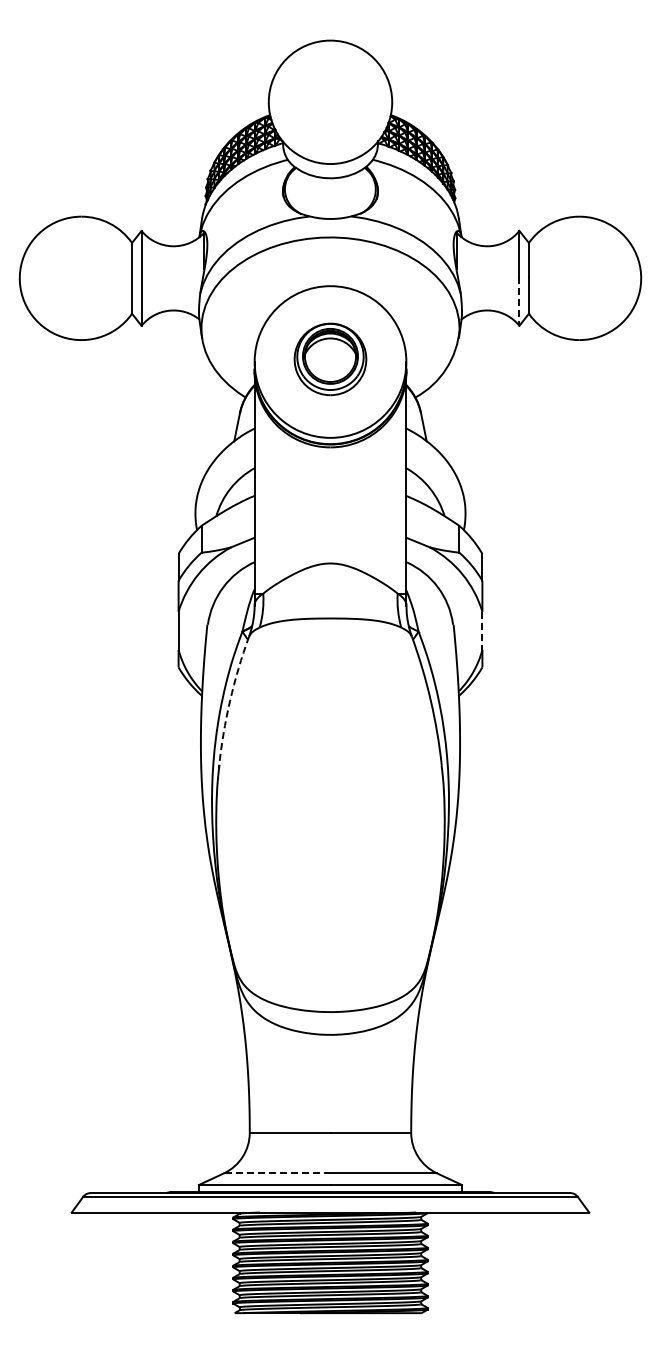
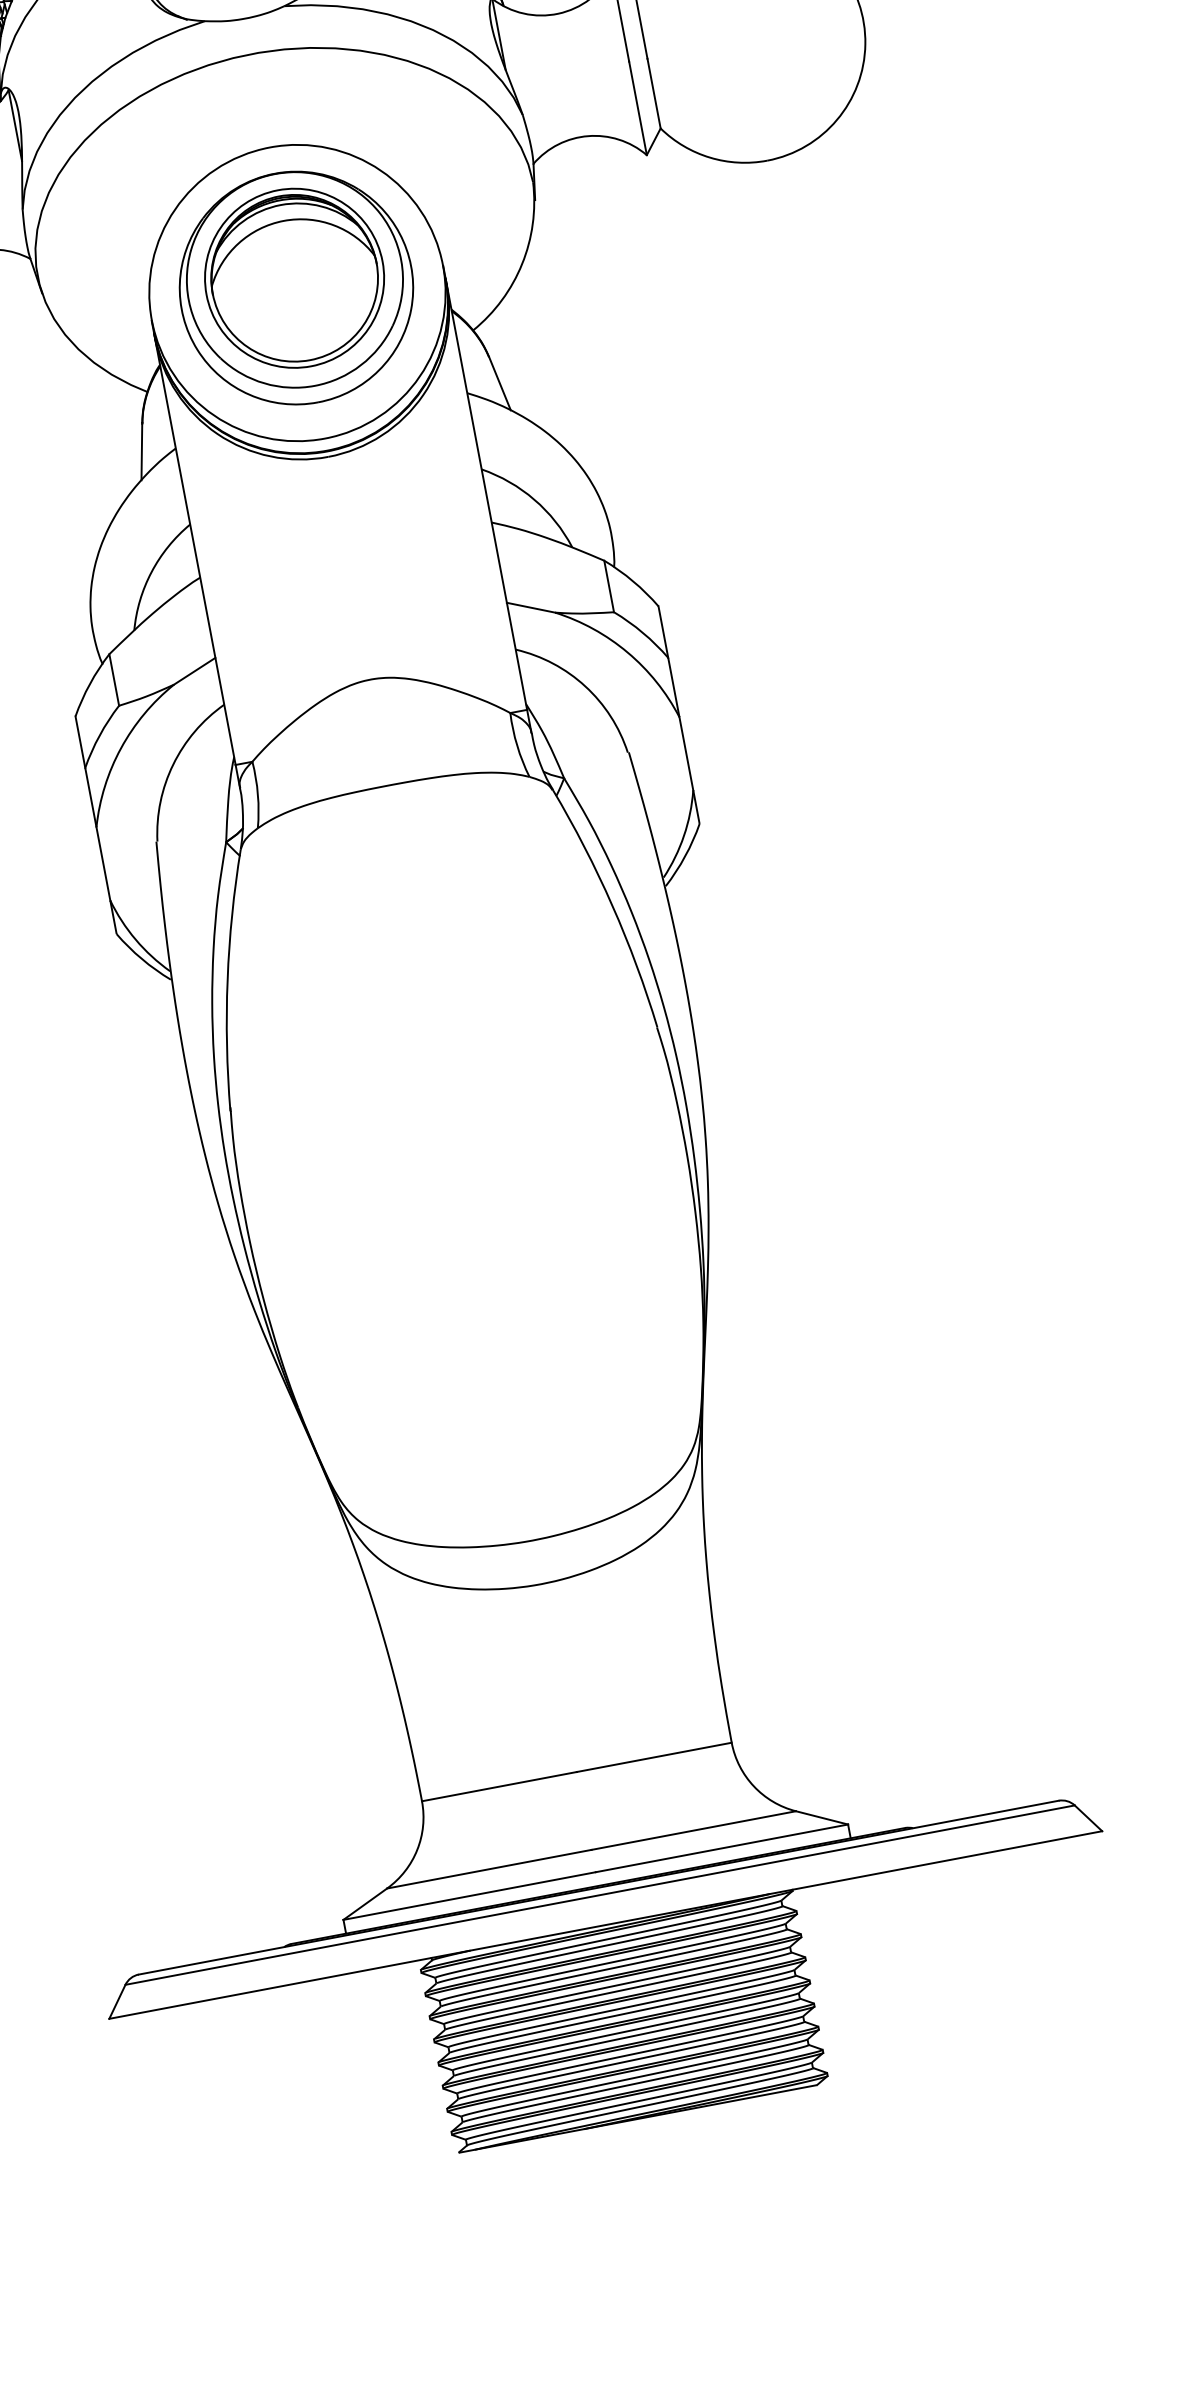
line: (519, 301) -> (638, 108), dashed -> solid
part: (330, 359) -> (296, 288), size x1.67
line: (482, 631) -> (686, 755), dashed -> solid
arc: (230, 700) -> (228, 978), dashed -> solid
line: (276, 1173) -> (488, 1869), dashed -> solid

